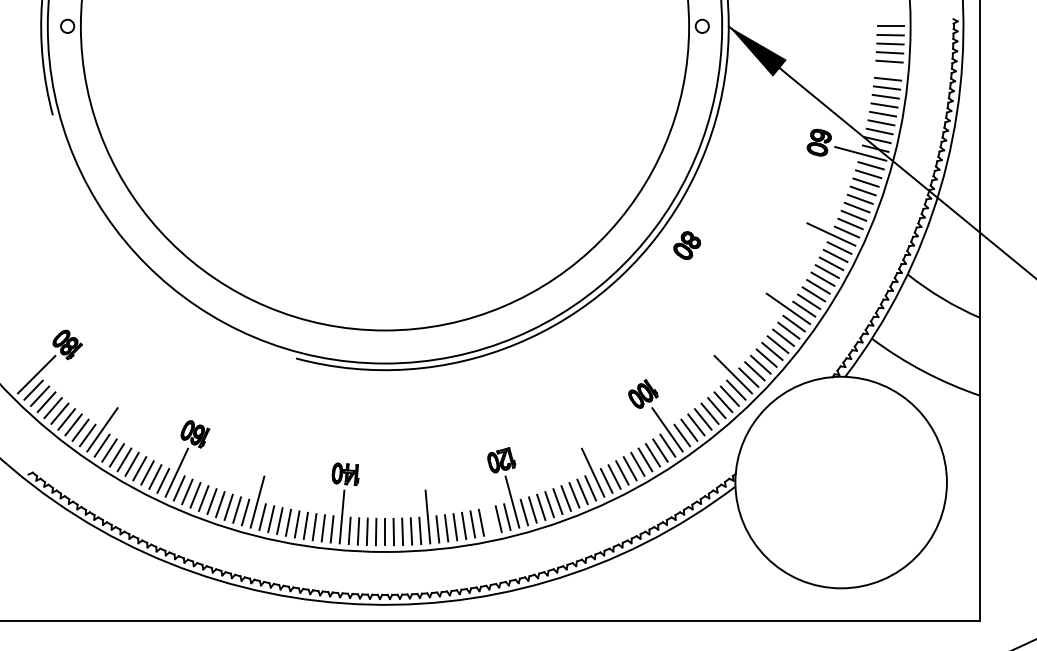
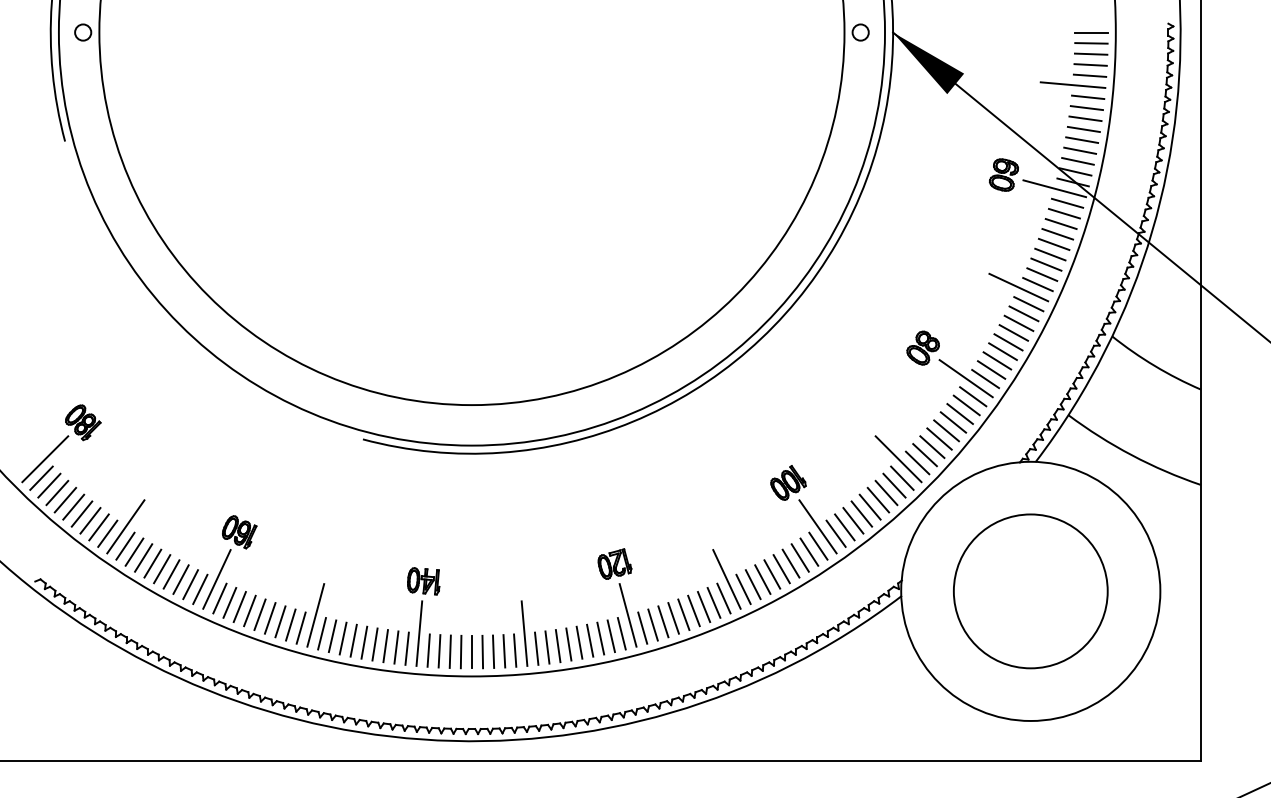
line: (875, 68) -> (1072, 84), added
part: (686, 245) -> (922, 347), moved
circle: (840, 482) -> (1030, 591), added
line: (489, 521) -> (600, 638), added

